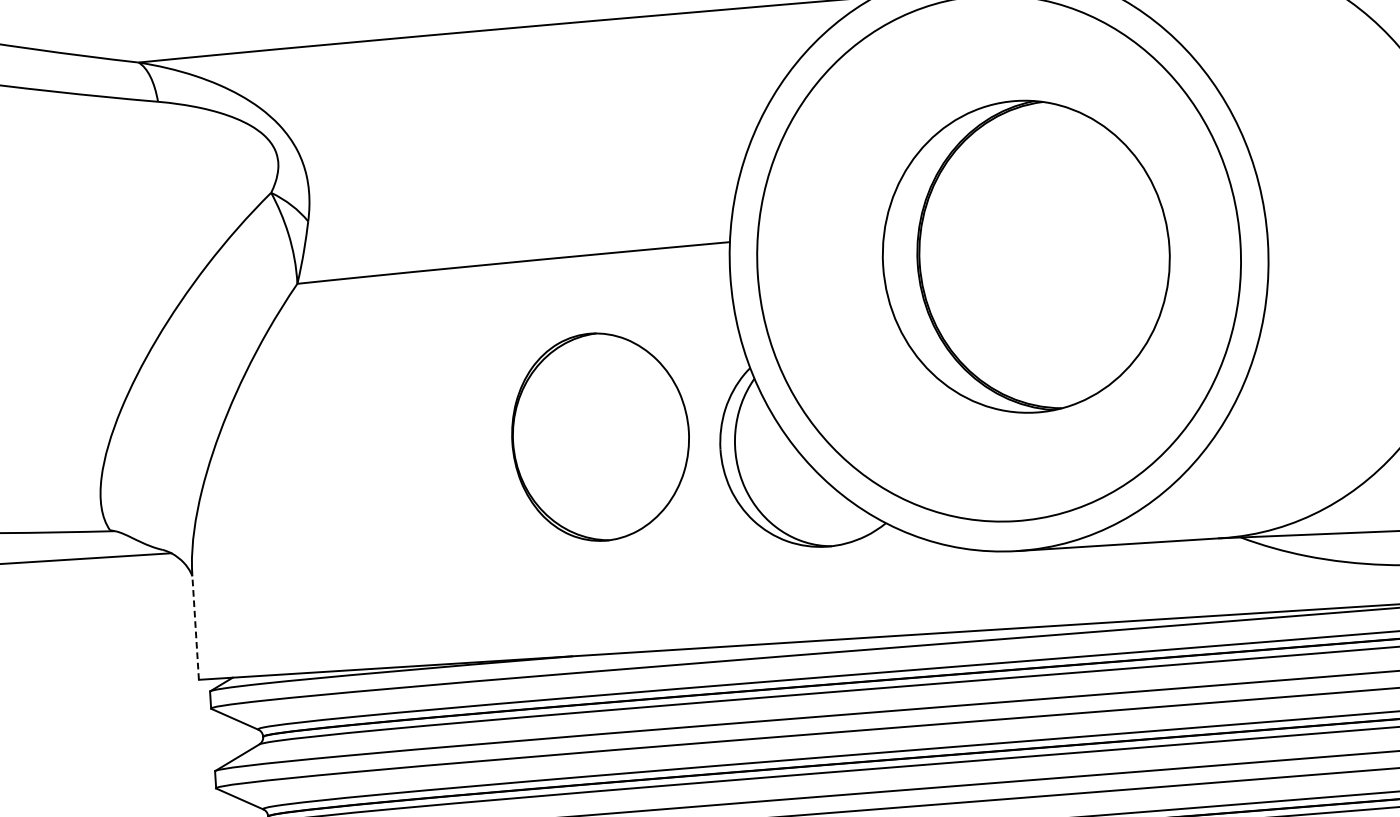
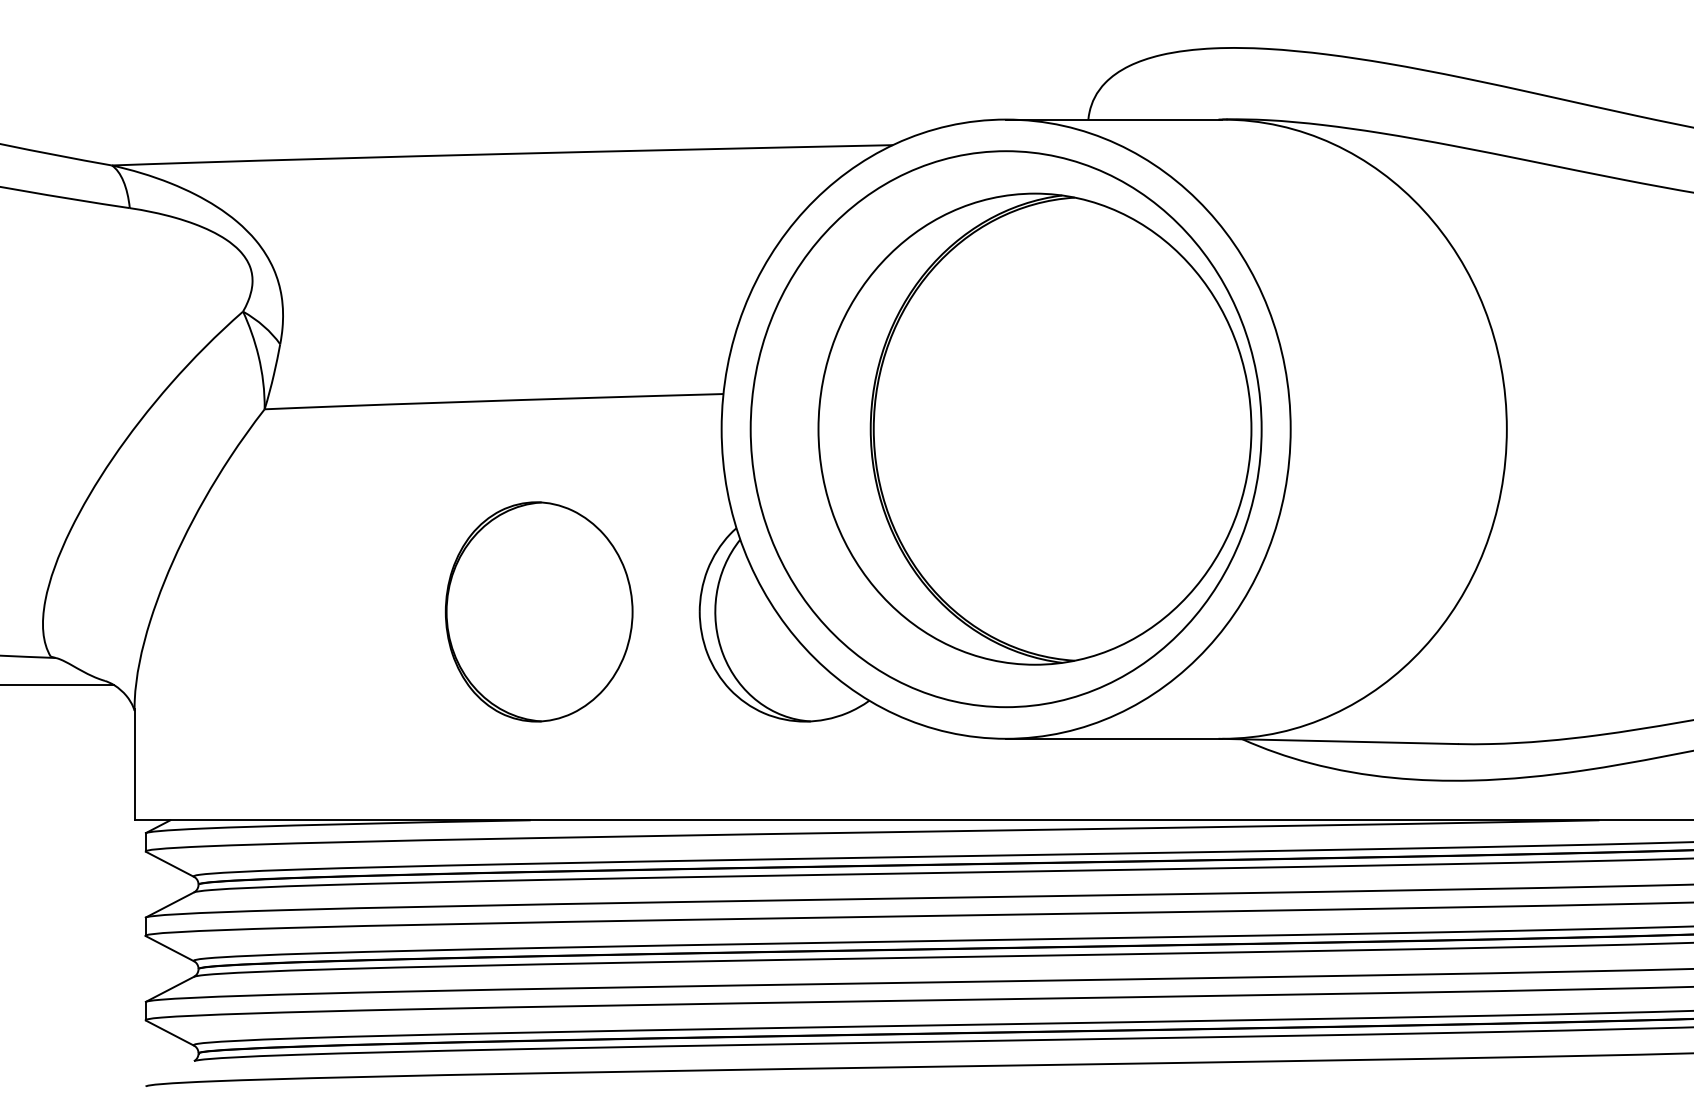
part: (1025, 256) -> (1034, 428), size x1.43
part: (599, 436) -> (538, 611), moved
line: (195, 627) -> (134, 764), dashed -> solid

